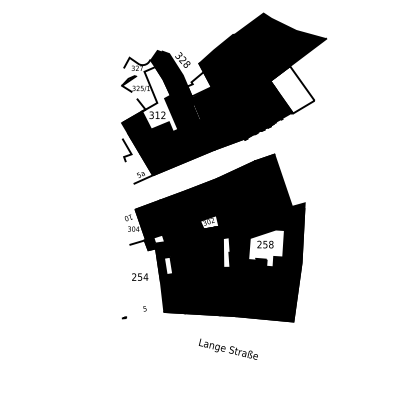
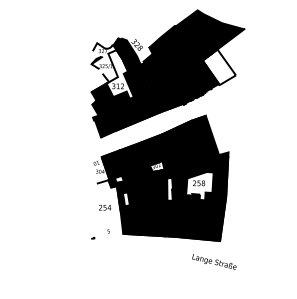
fill: (199, 83) -> (149, 62), added
fill: (136, 158) -> (102, 118), added
text: (228, 348) -> (214, 261), moved

